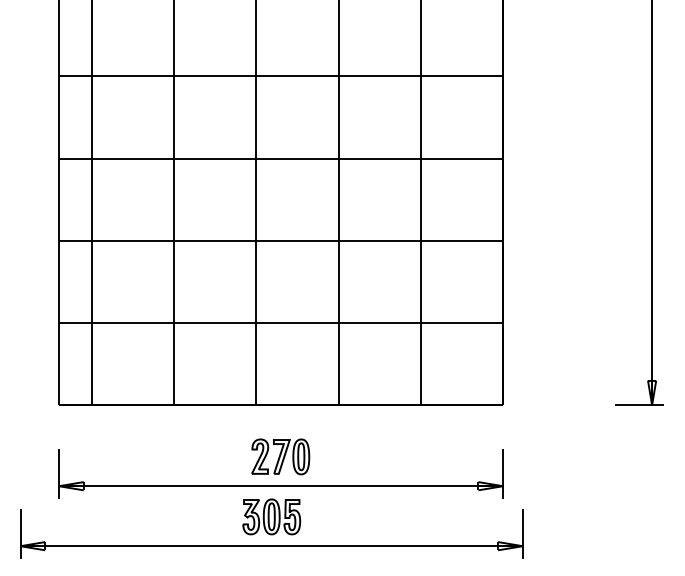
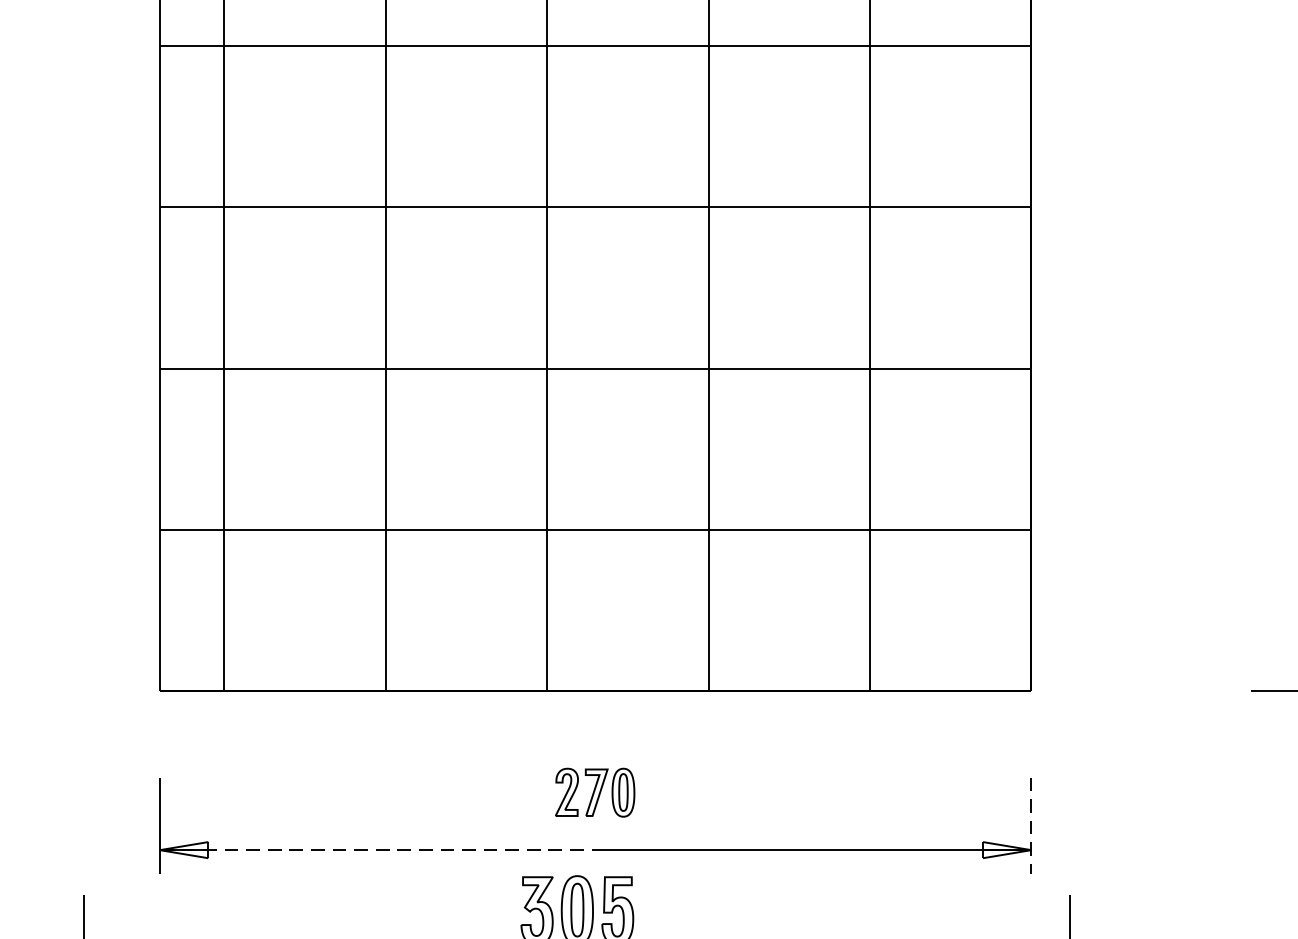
part: (280, 456) -> (594, 791), size x0.7
line: (503, 473) -> (1032, 825), solid -> dashed
line: (170, 486) -> (378, 850), solid -> dashed

